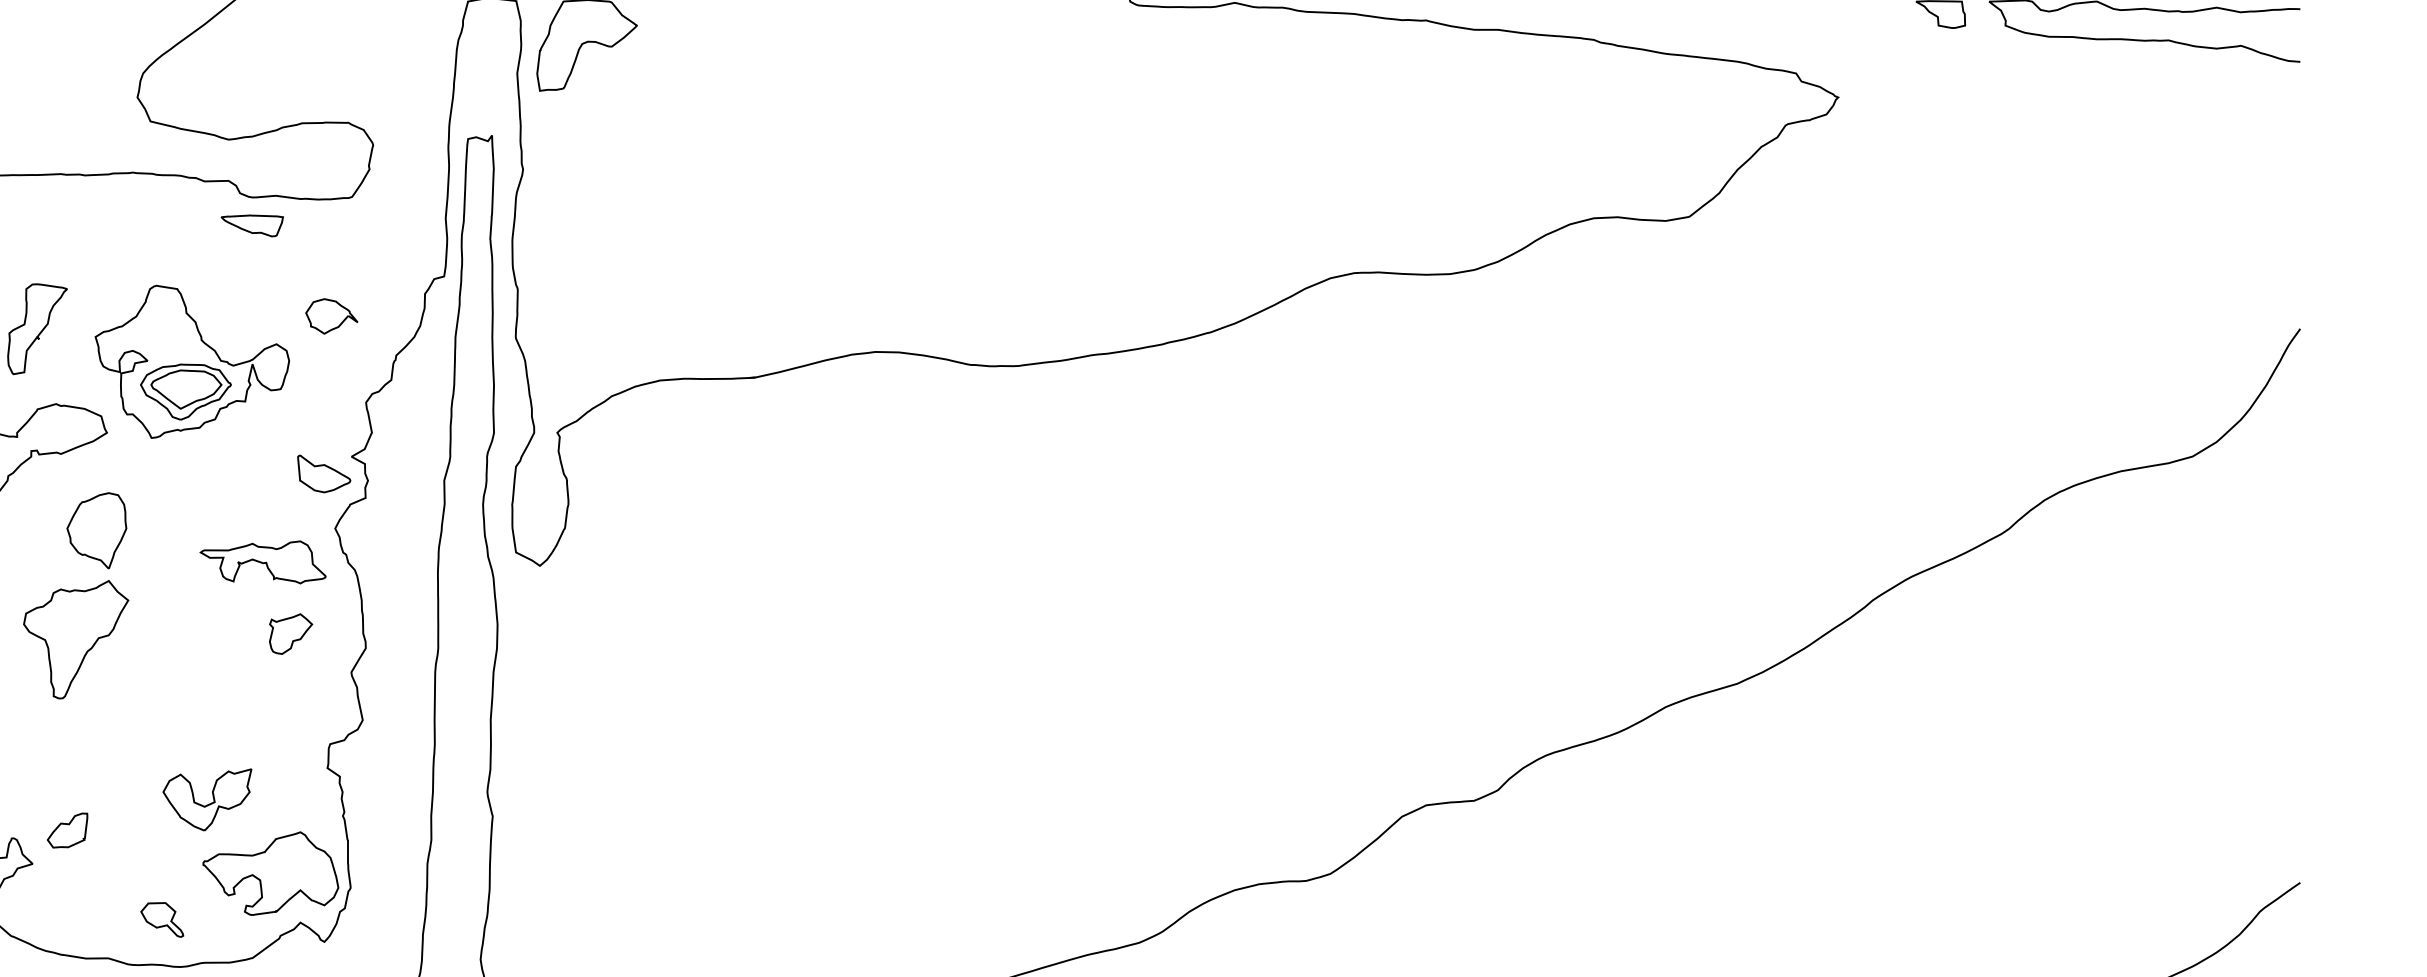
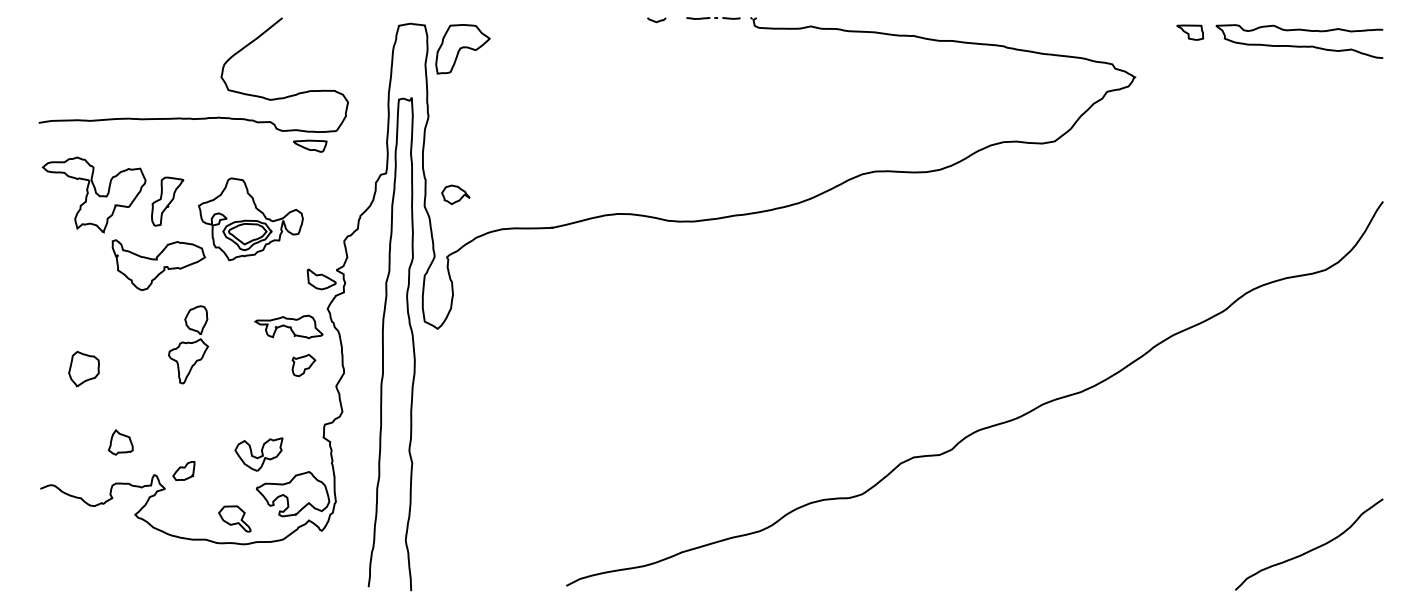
part: (253, 224) -> (310, 145), moved
part: (331, 315) -> (455, 194), moved
part: (76, 595) -> (188, 344), size x0.7
part: (161, 918) -> (234, 518), size x1.4

